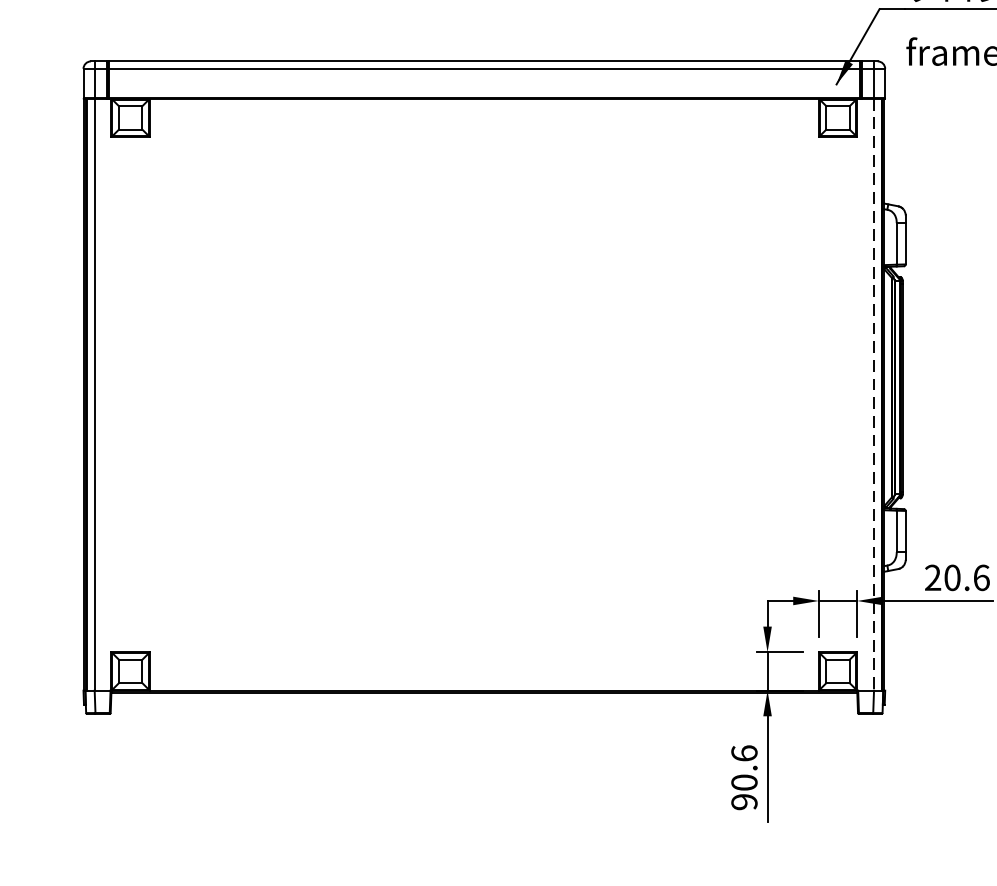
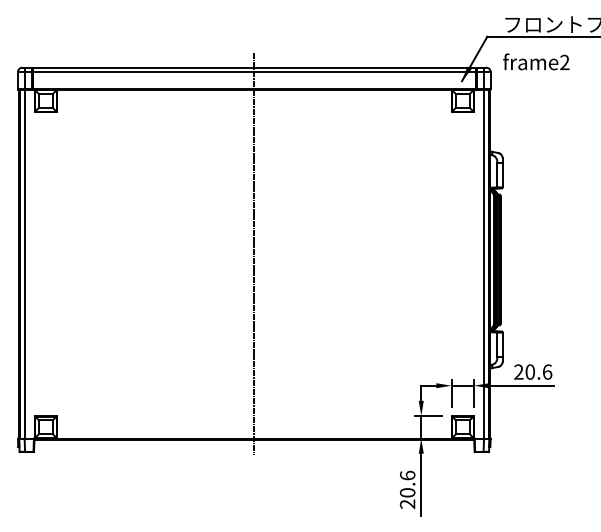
line: (484, 376) -> (254, 253), added
line: (873, 395) -> (483, 264), dashed -> solid
text: (744, 800) -> (407, 503), 90.6 -> 20.6

